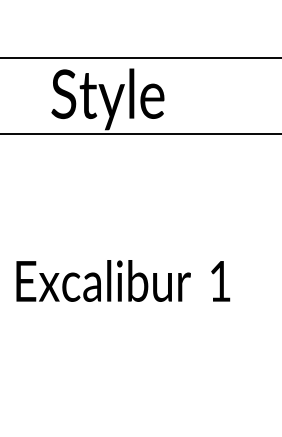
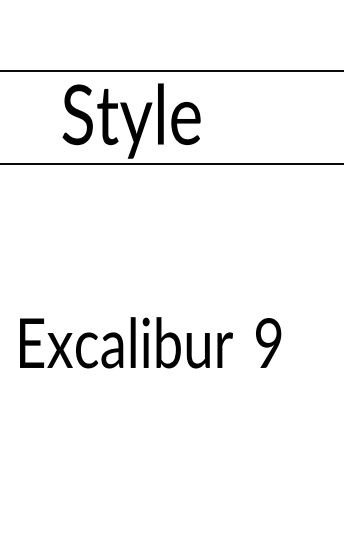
text: (220, 280) -> (268, 342), 1 -> 9

